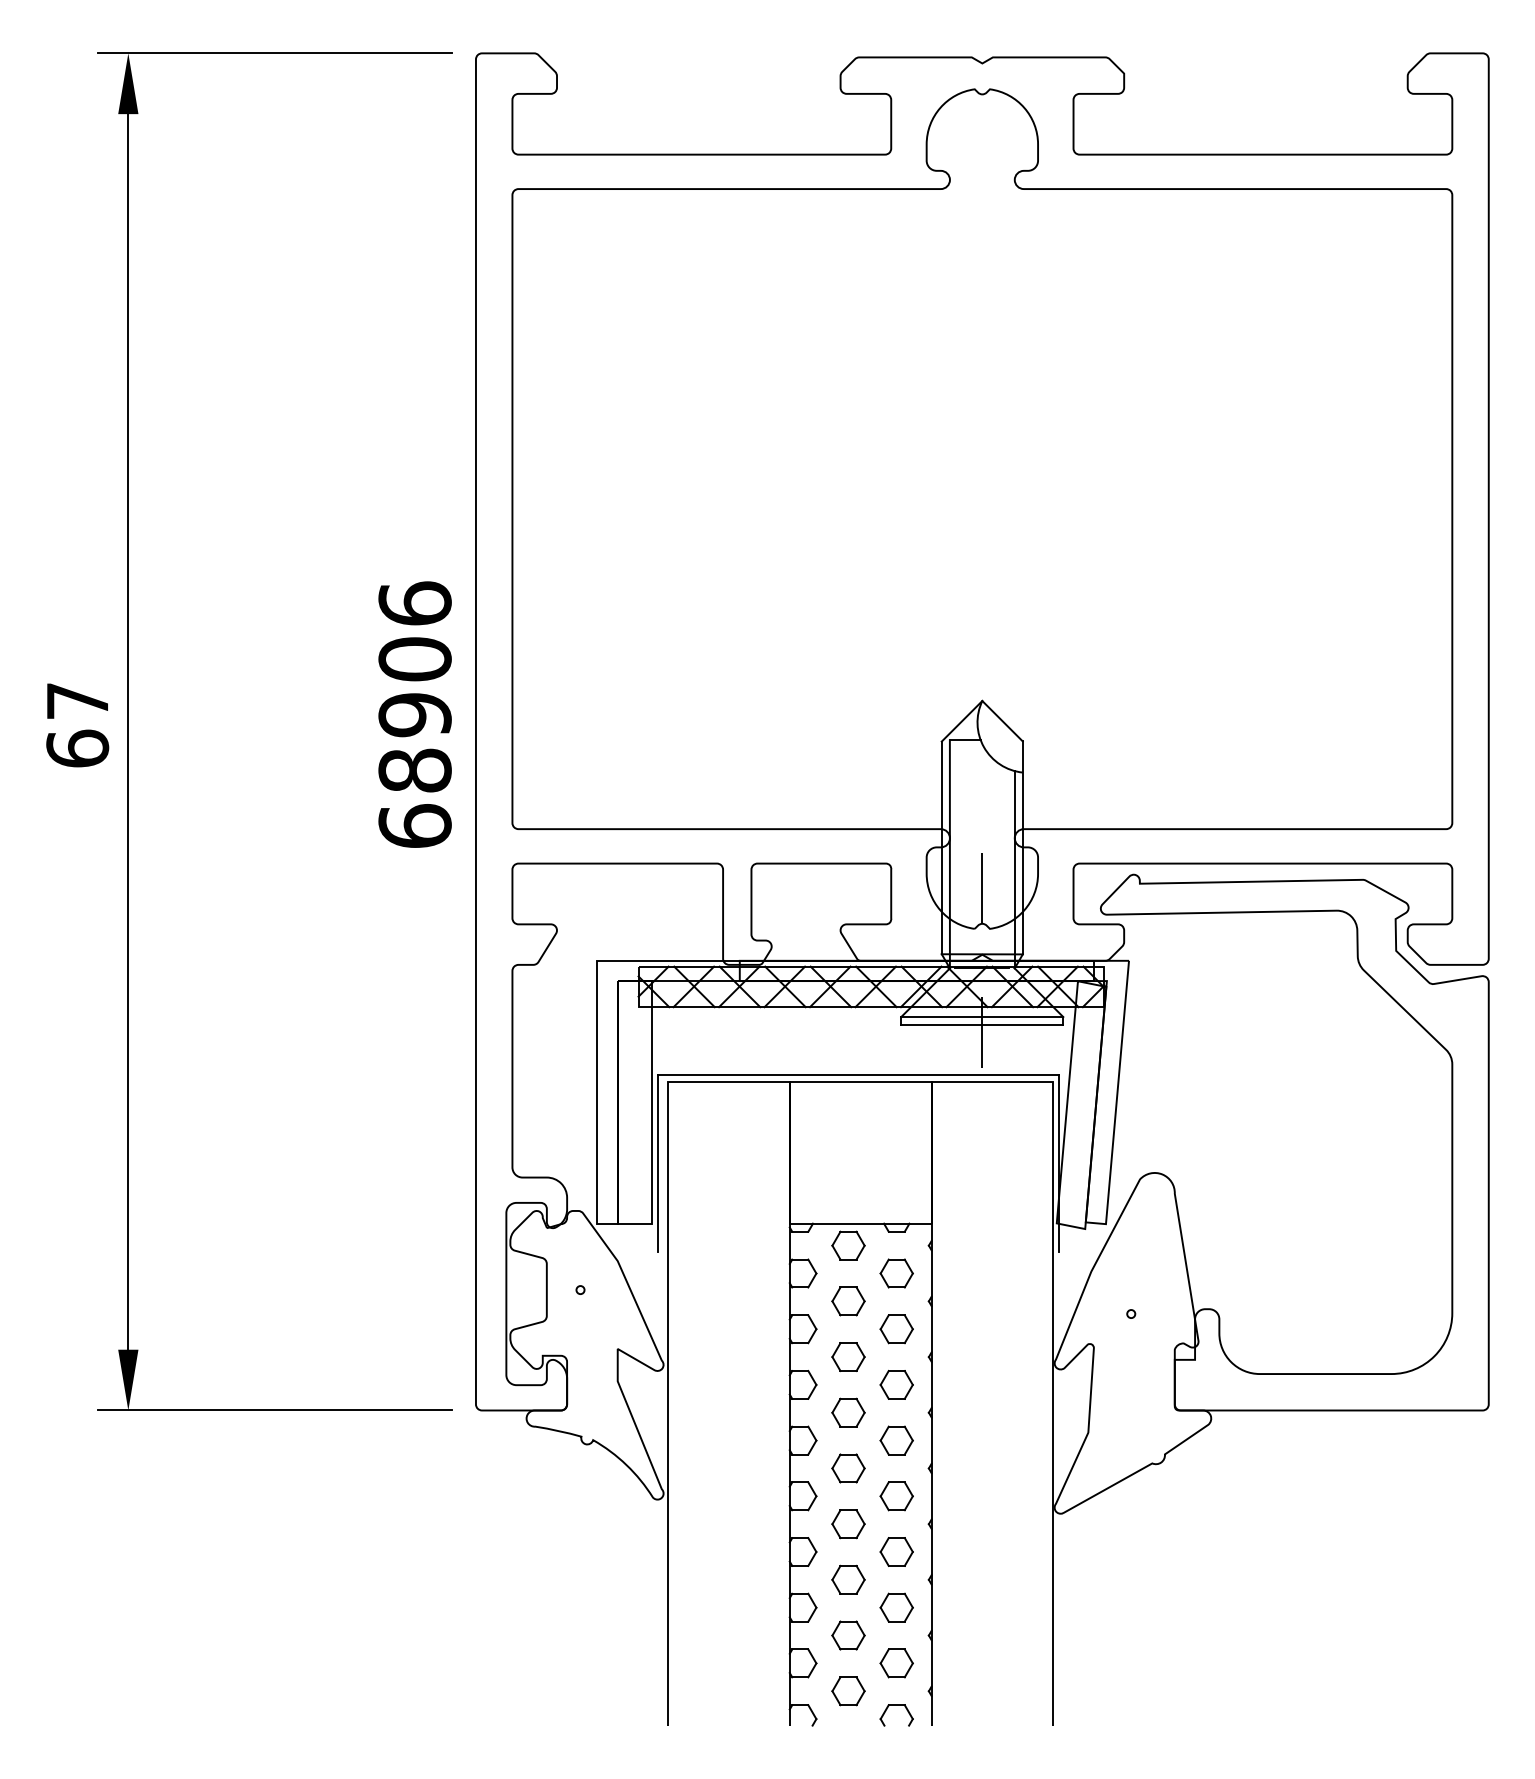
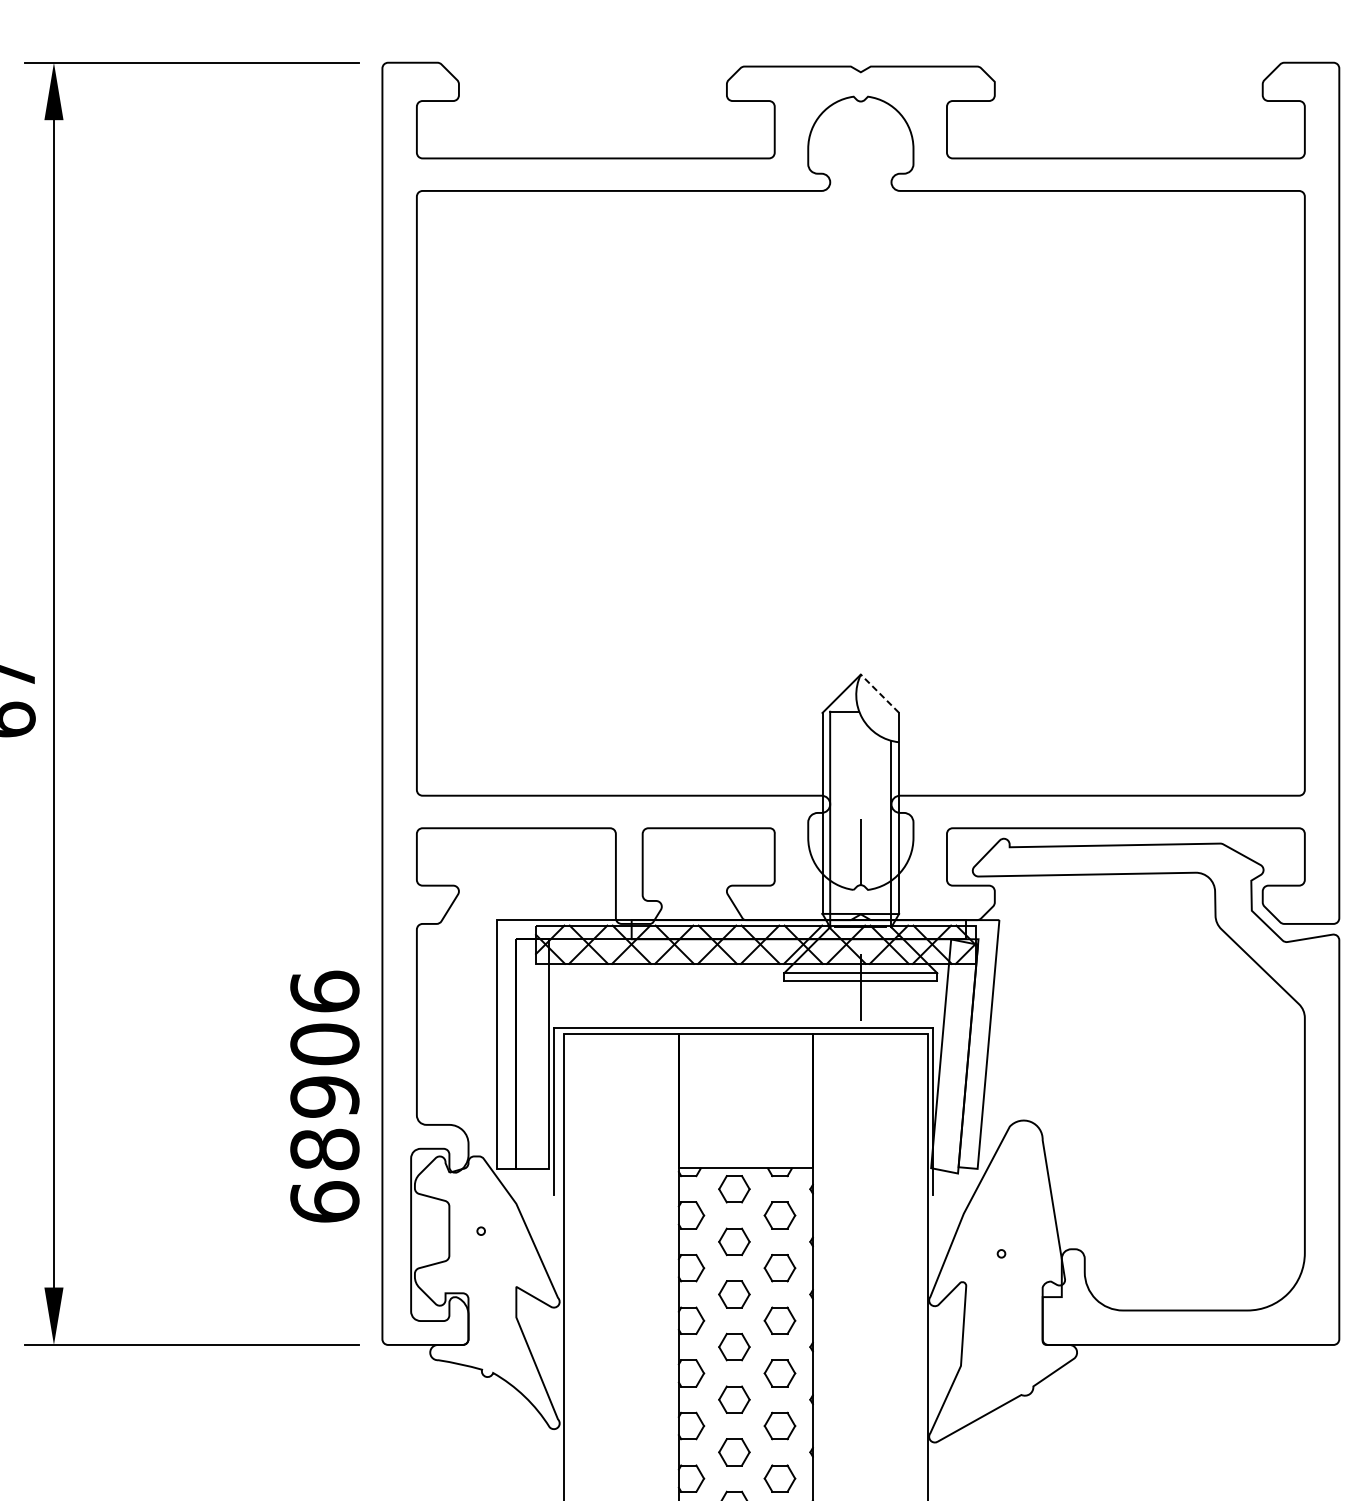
text: (414, 714) -> (324, 1096), moved
line: (1002, 721) -> (879, 694), solid -> dashed

